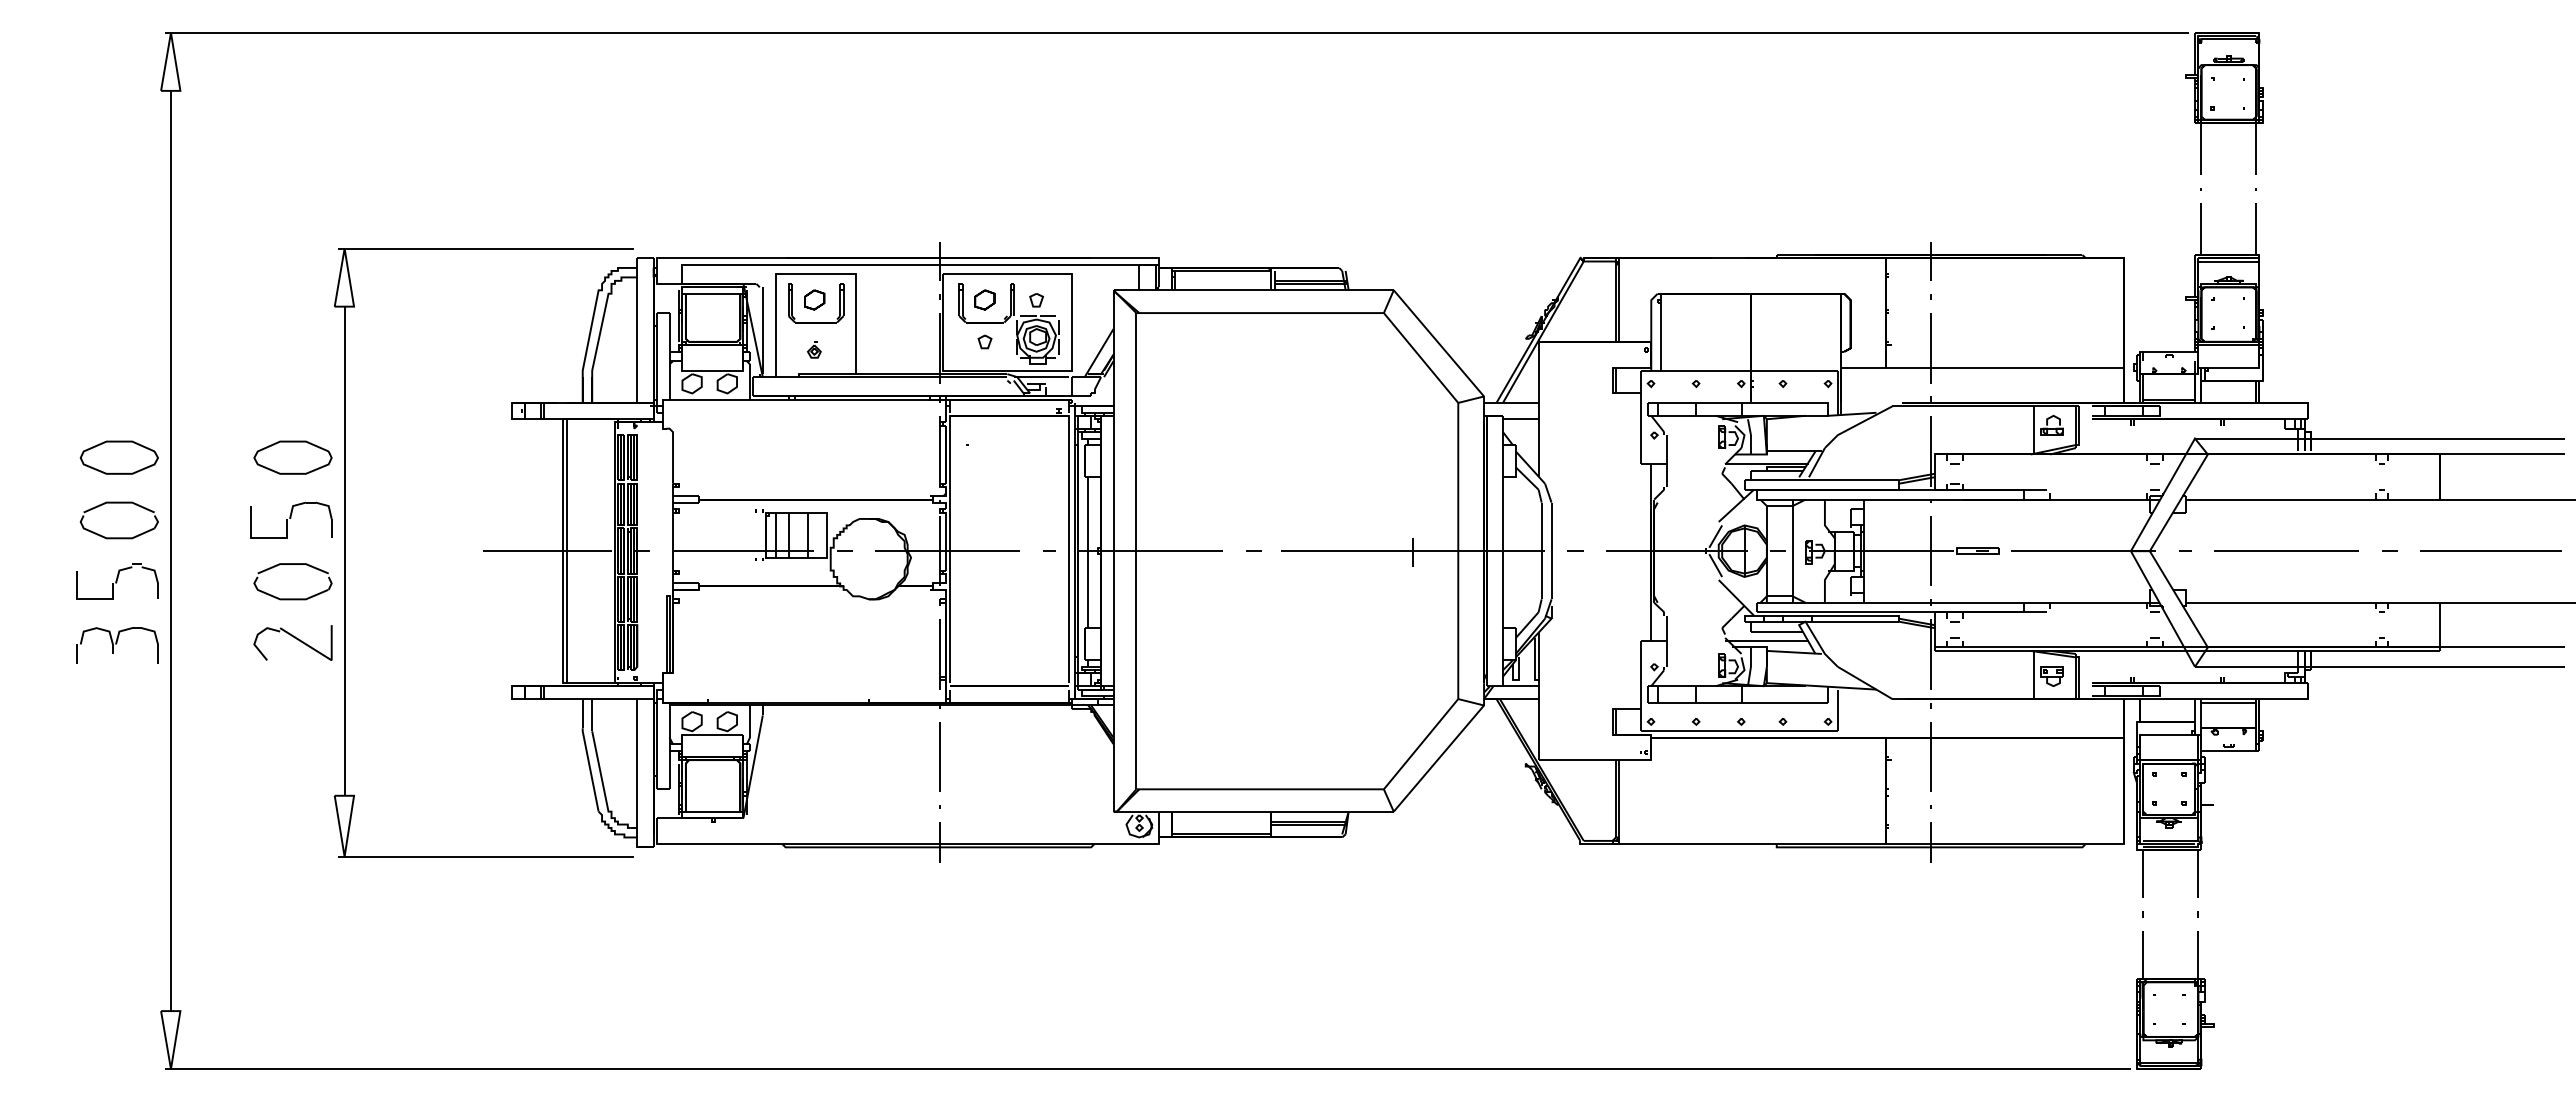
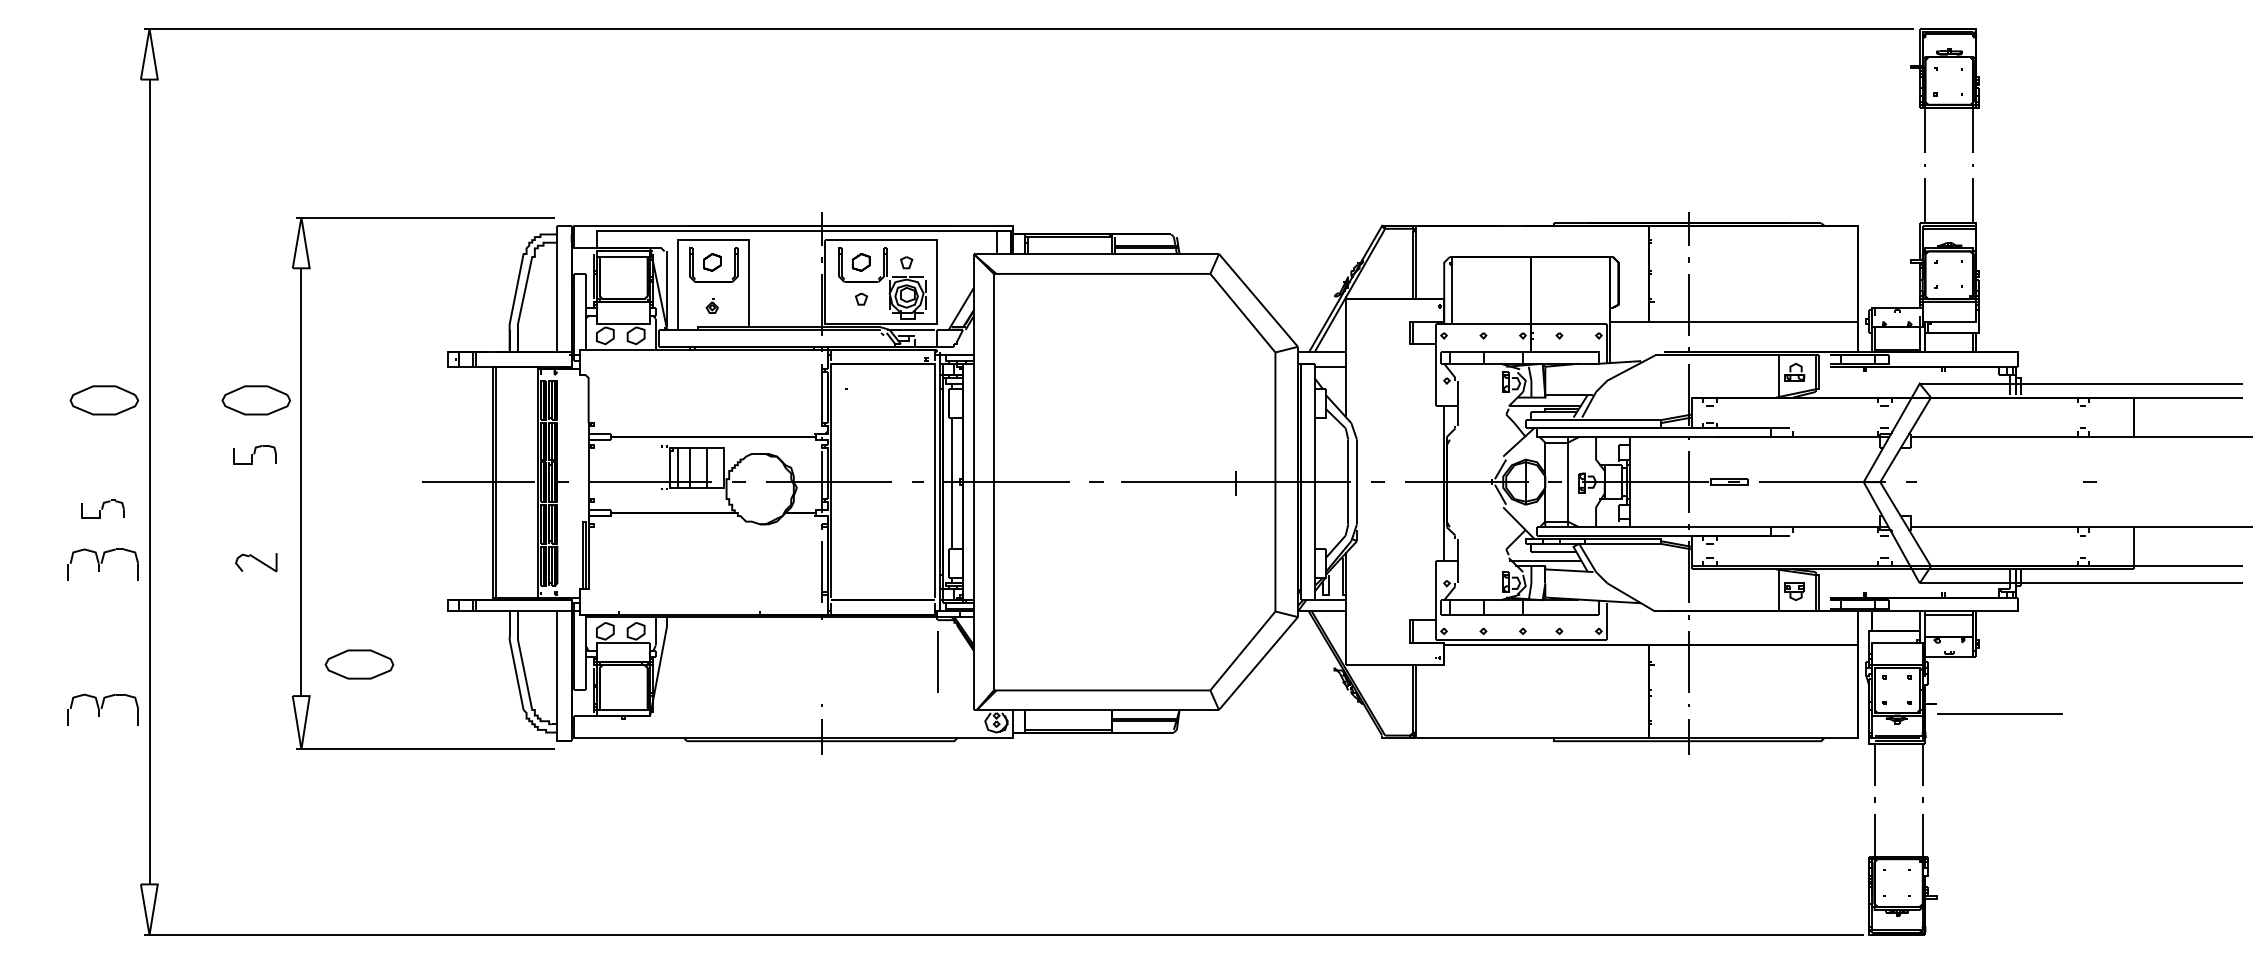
part: (118, 503) -> (103, 440), removed
part: (291, 519) -> (254, 454), size x0.6
line: (2286, 550) -> (1999, 713), moved
line: (2490, 550) -> (2178, 481), removed
part: (292, 564) -> (255, 493), removed
part: (117, 581) -> (102, 508), size x0.6
part: (292, 642) -> (255, 562), size x0.6
line: (939, 756) -> (937, 661), moved
part: (410, 759) -> (359, 664), added
part: (117, 811) -> (102, 709), added

